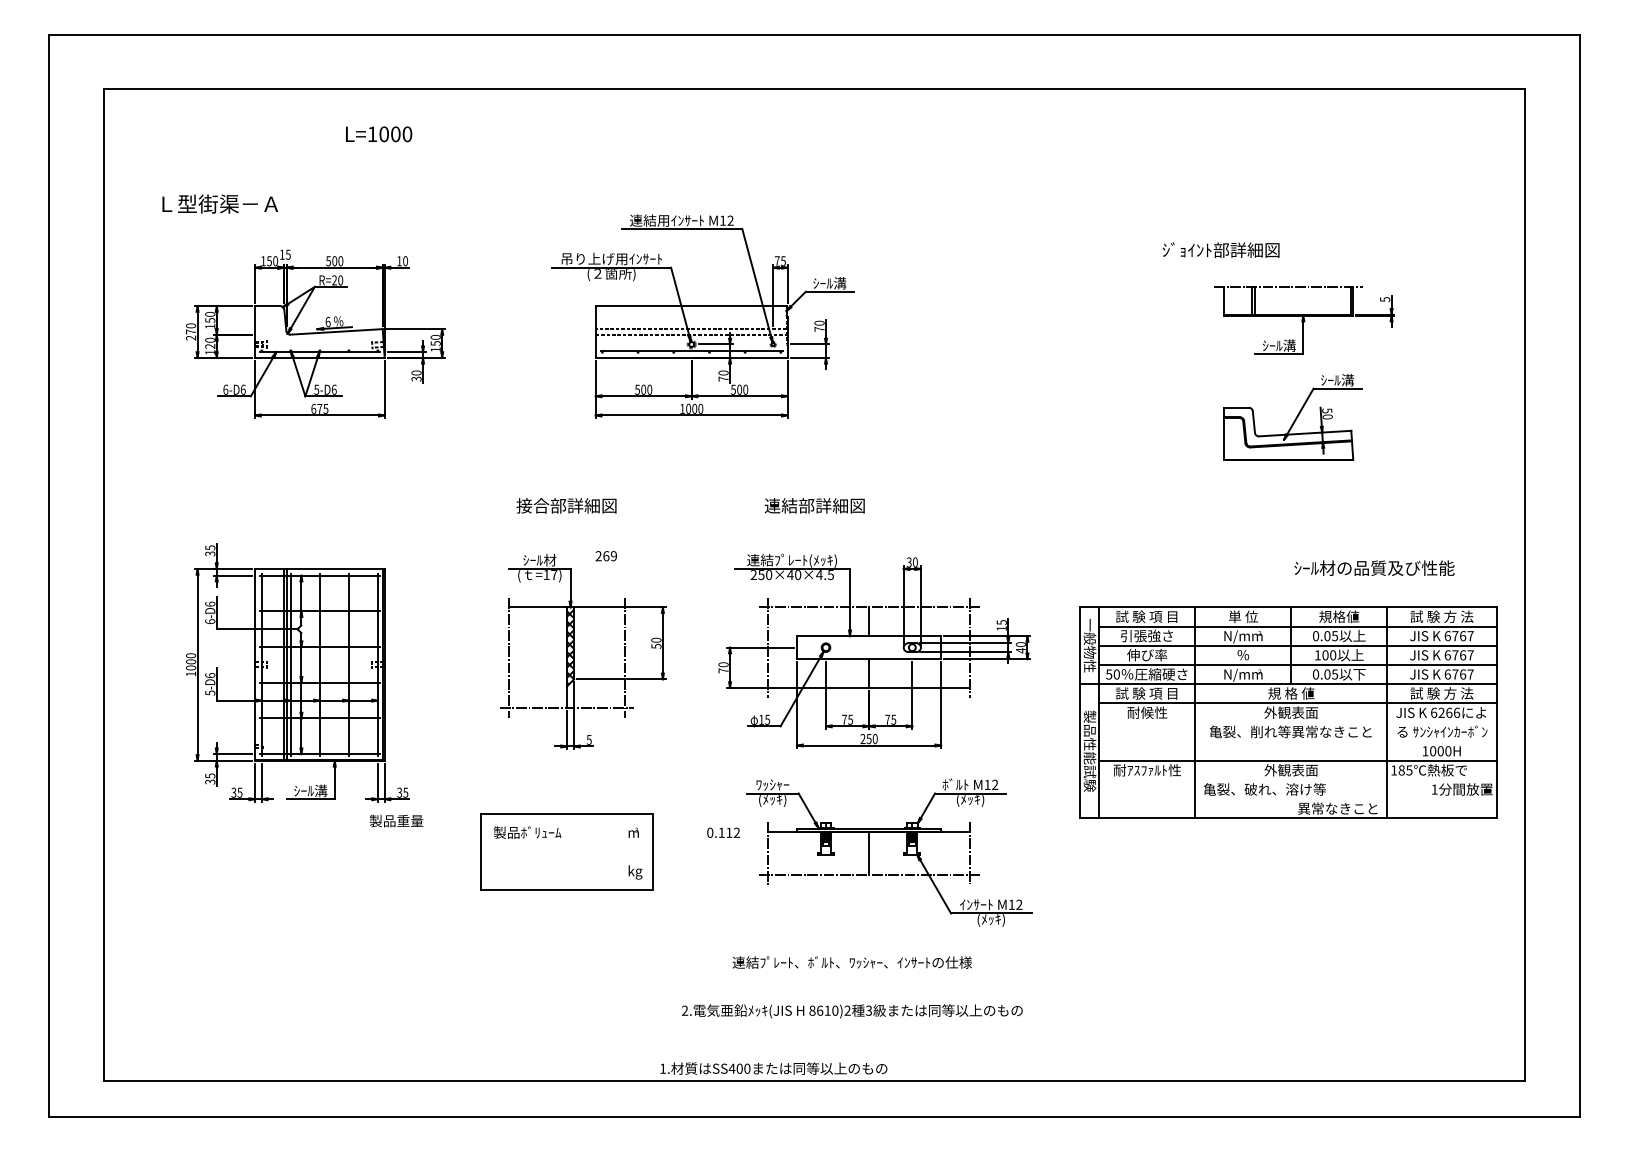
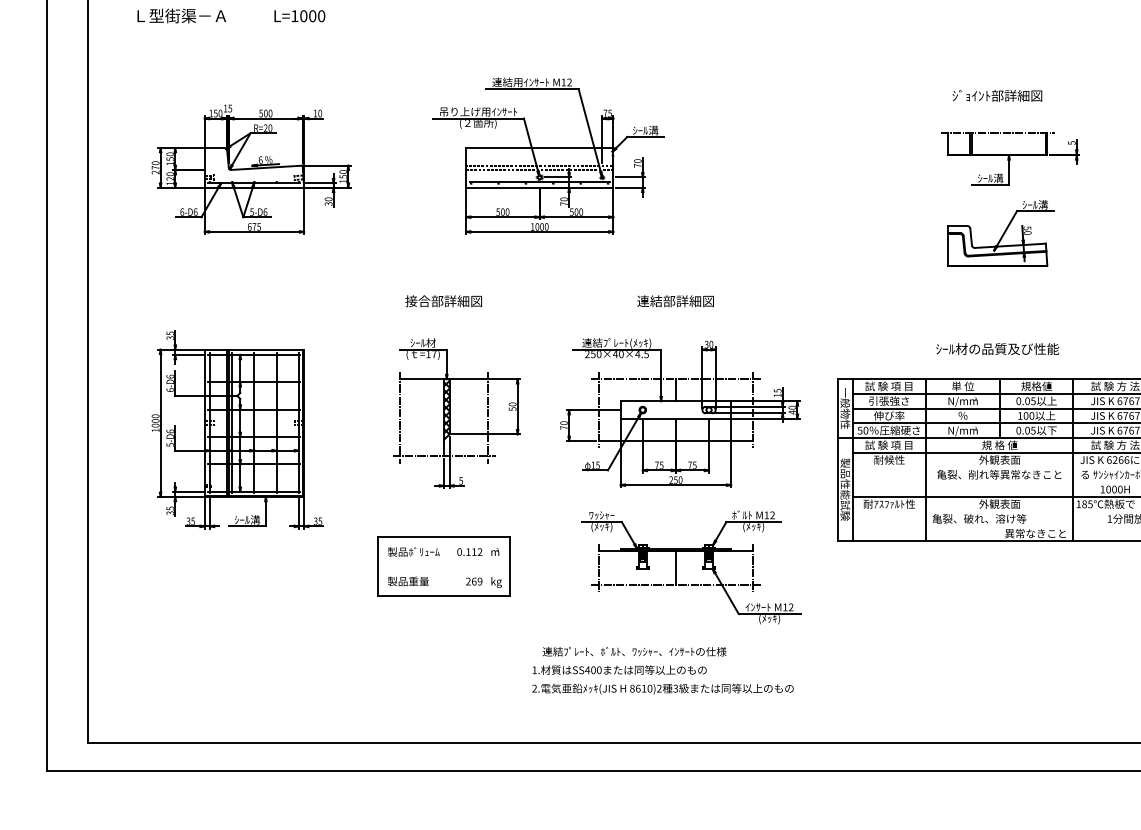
text: (219, 203) -> (181, 15), moved
text: (1220, 249) -> (996, 95), moved
text: (814, 505) -> (675, 300), moved
text: (605, 556) -> (473, 581), moved
text: (1374, 567) -> (997, 348), moved
text: (396, 820) -> (408, 581), moved
text: (723, 832) -> (469, 551), moved
text: (851, 962) -> (633, 651), moved
text: (773, 1068) -> (619, 670), moved

